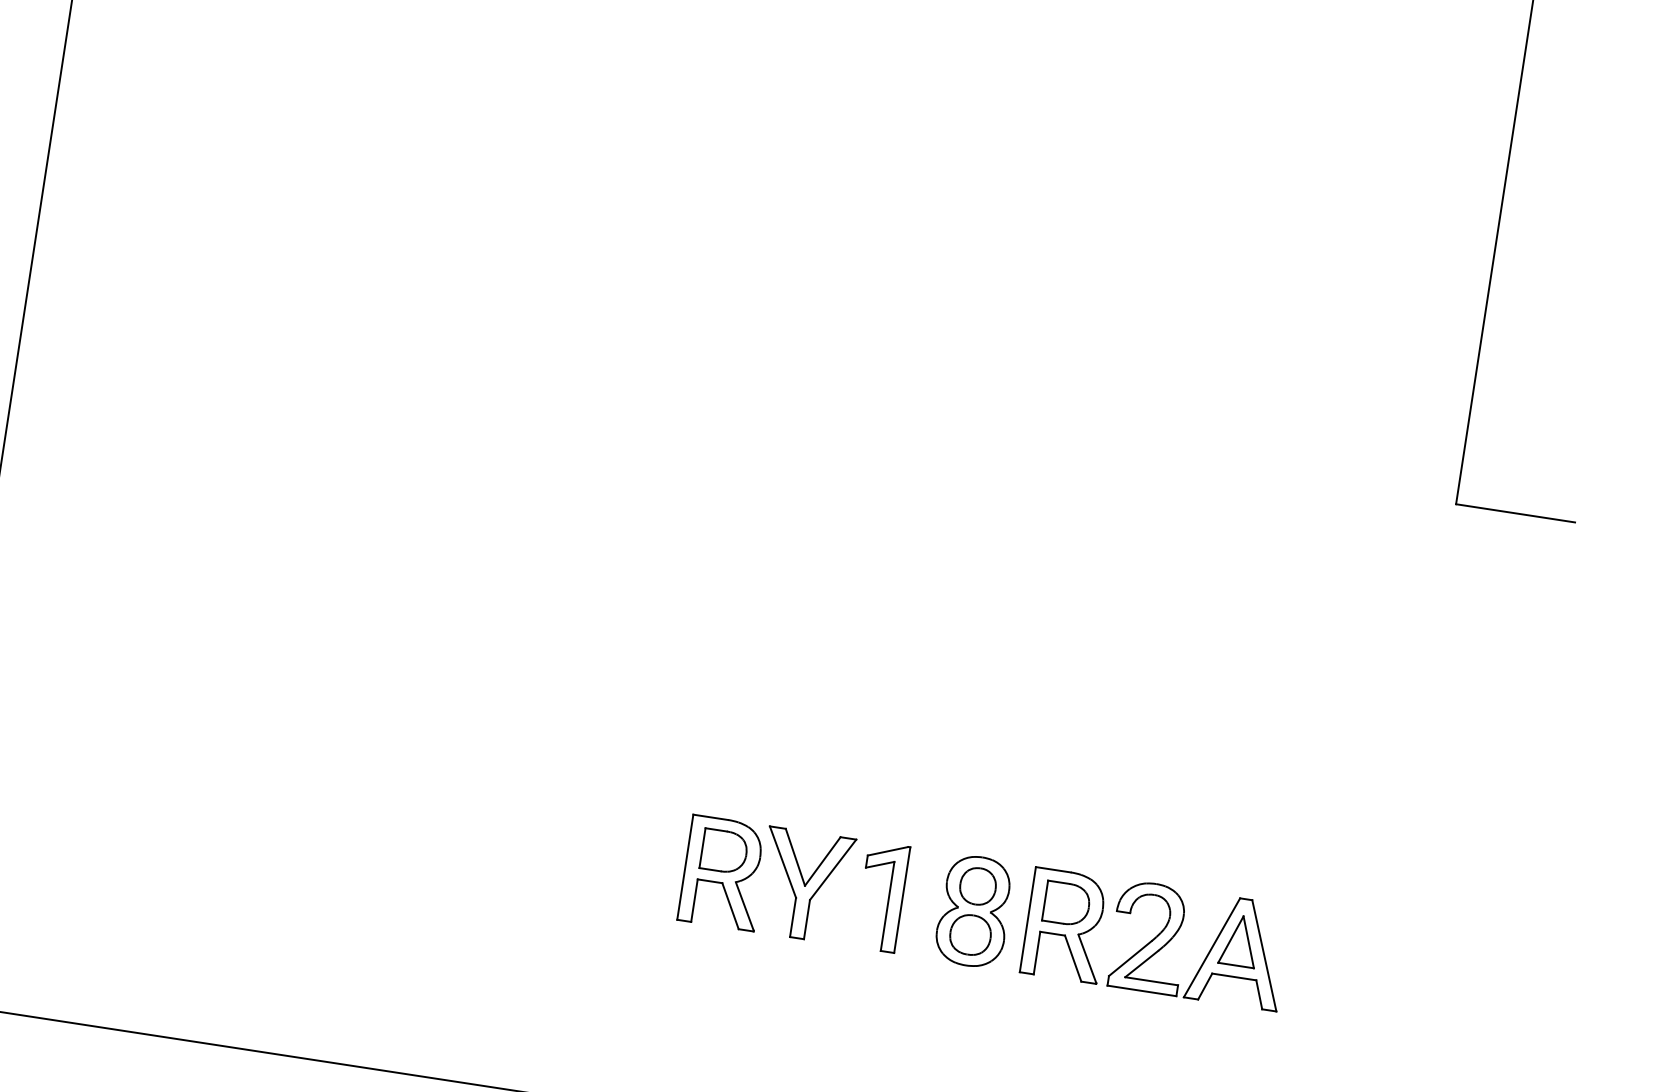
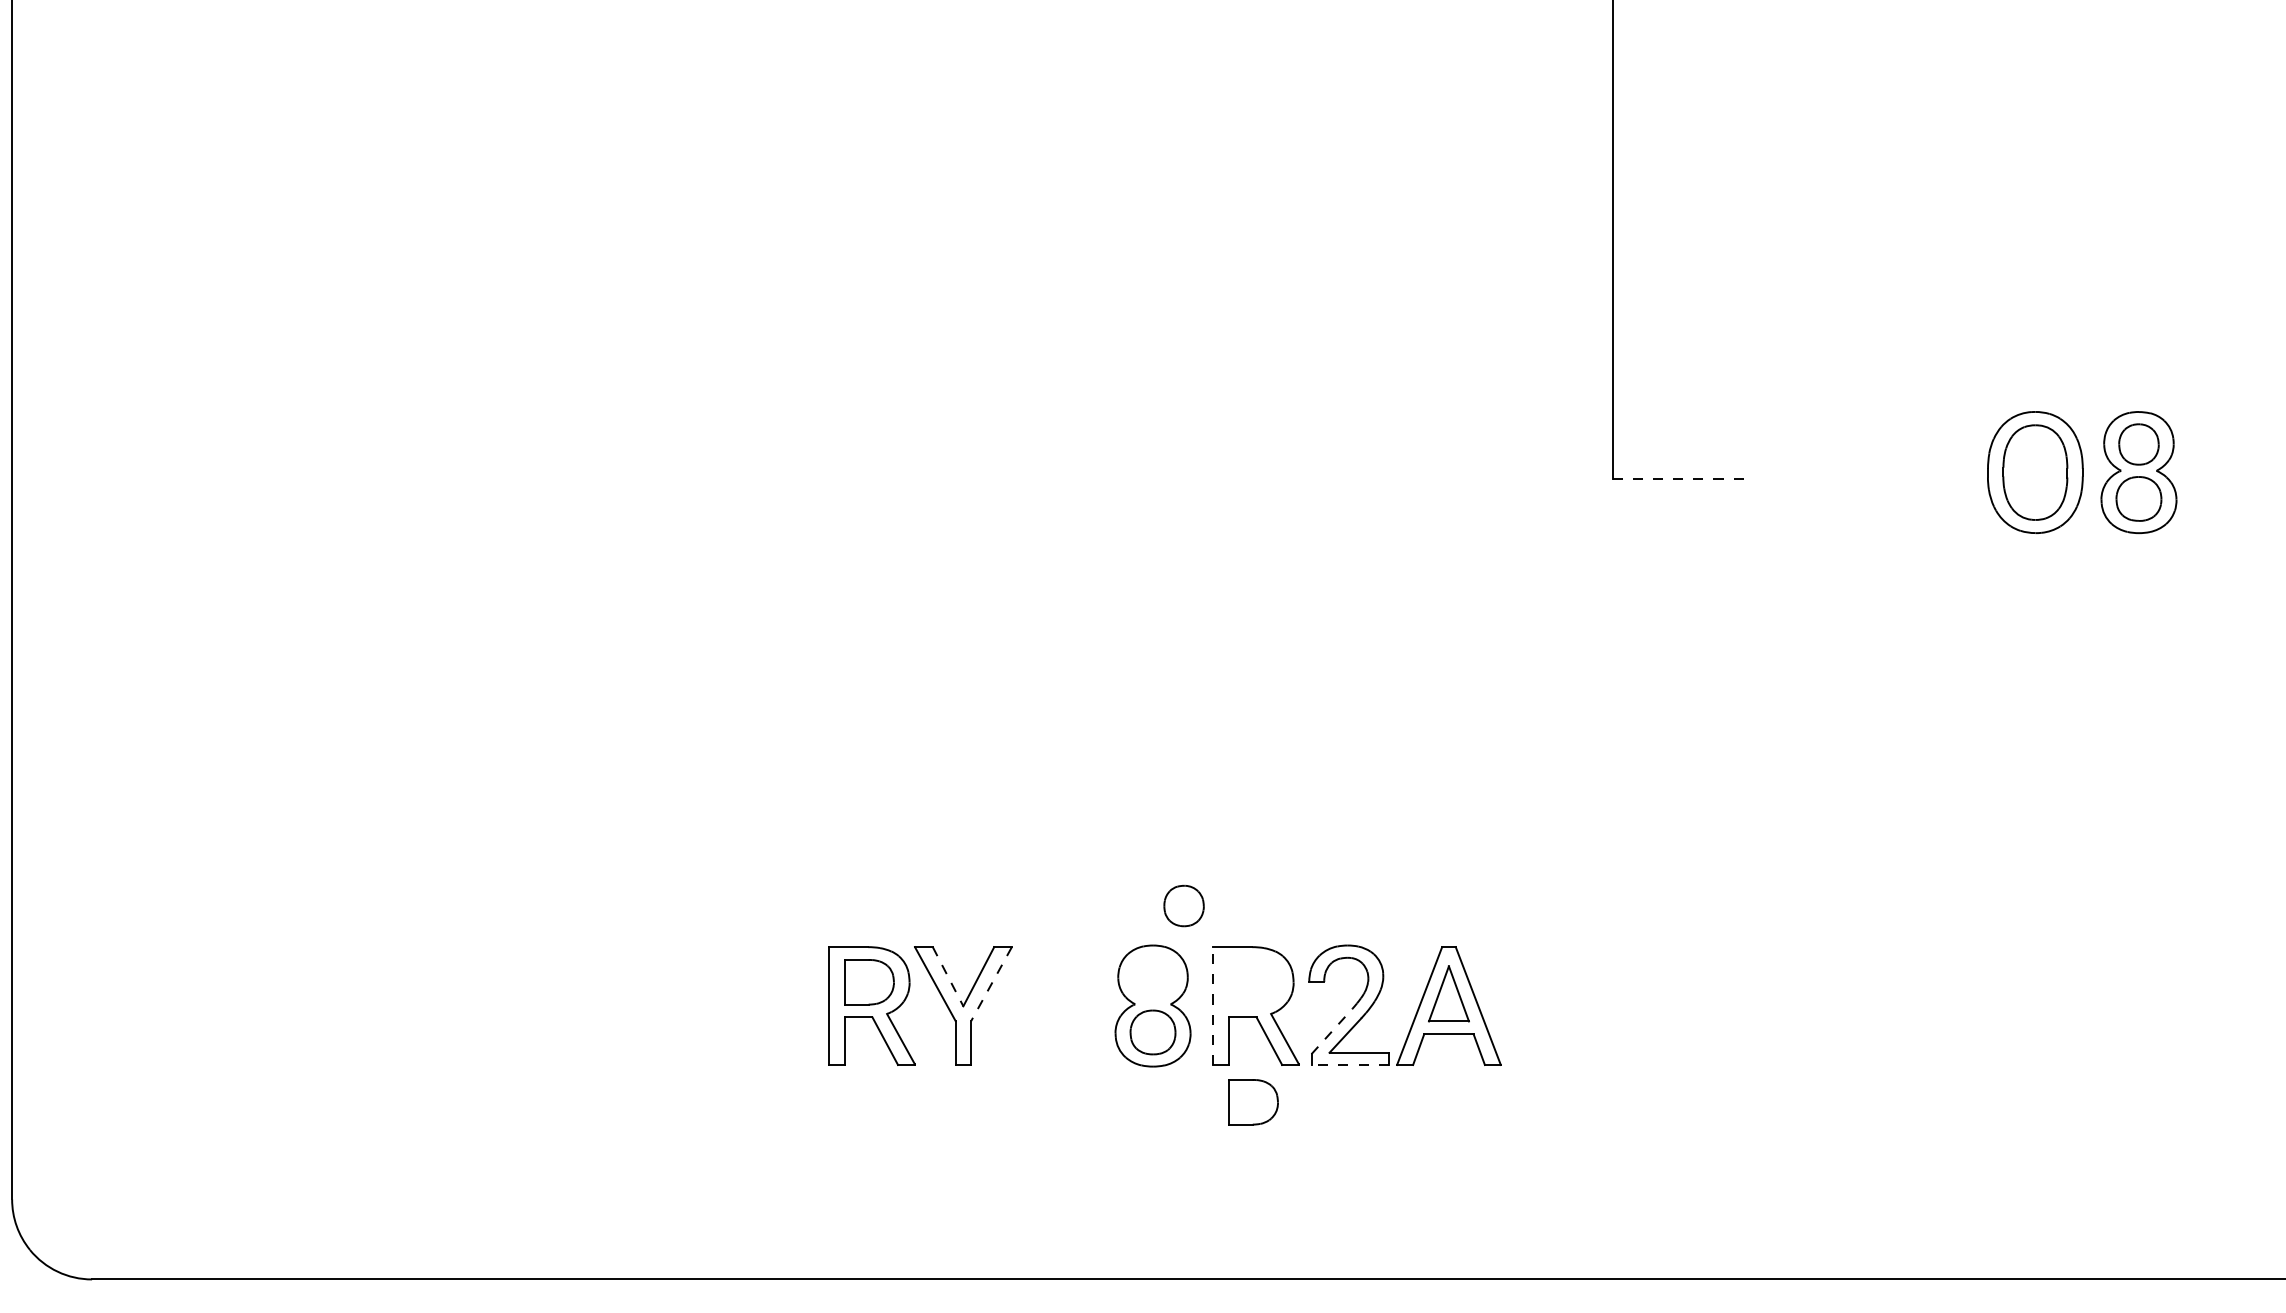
line: (1515, 513) -> (1679, 479), solid -> dashed
line: (795, 858) -> (948, 977), solid -> dashed
line: (833, 870) -> (991, 984), solid -> dashed
part: (977, 885) -> (1183, 905), moved
part: (888, 897) -> (1056, 1005), removed
part: (1067, 904) -> (1253, 1102), moved
line: (1028, 920) -> (1213, 1006), solid -> dashed
line: (1130, 958) -> (1332, 1031), solid -> dashed
line: (1142, 991) -> (1350, 1065), solid -> dashed

